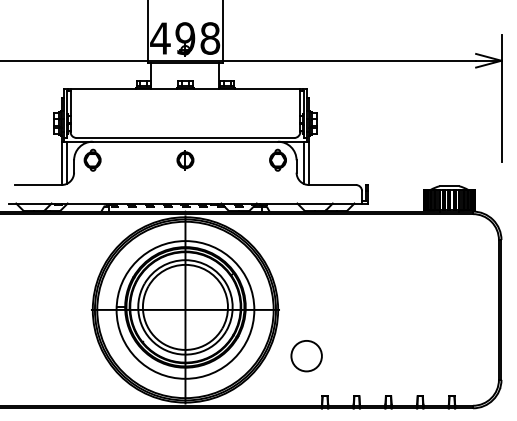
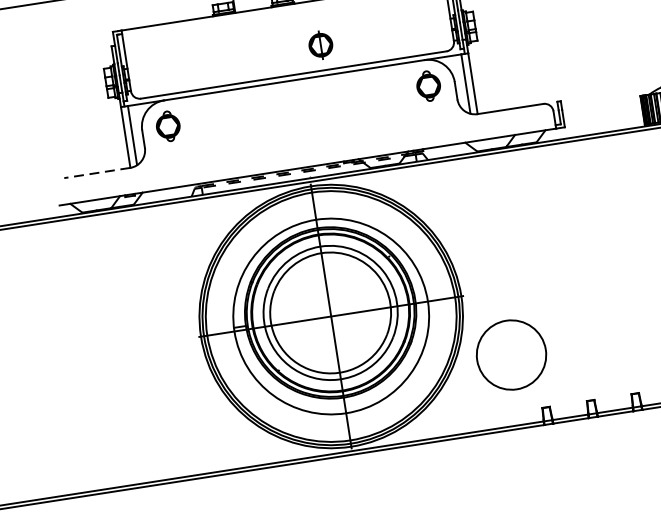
part: (185, 160) -> (320, 45), moved
line: (37, 185) -> (96, 173), solid -> dashed
circle: (306, 355) -> (511, 354), size x1.6

